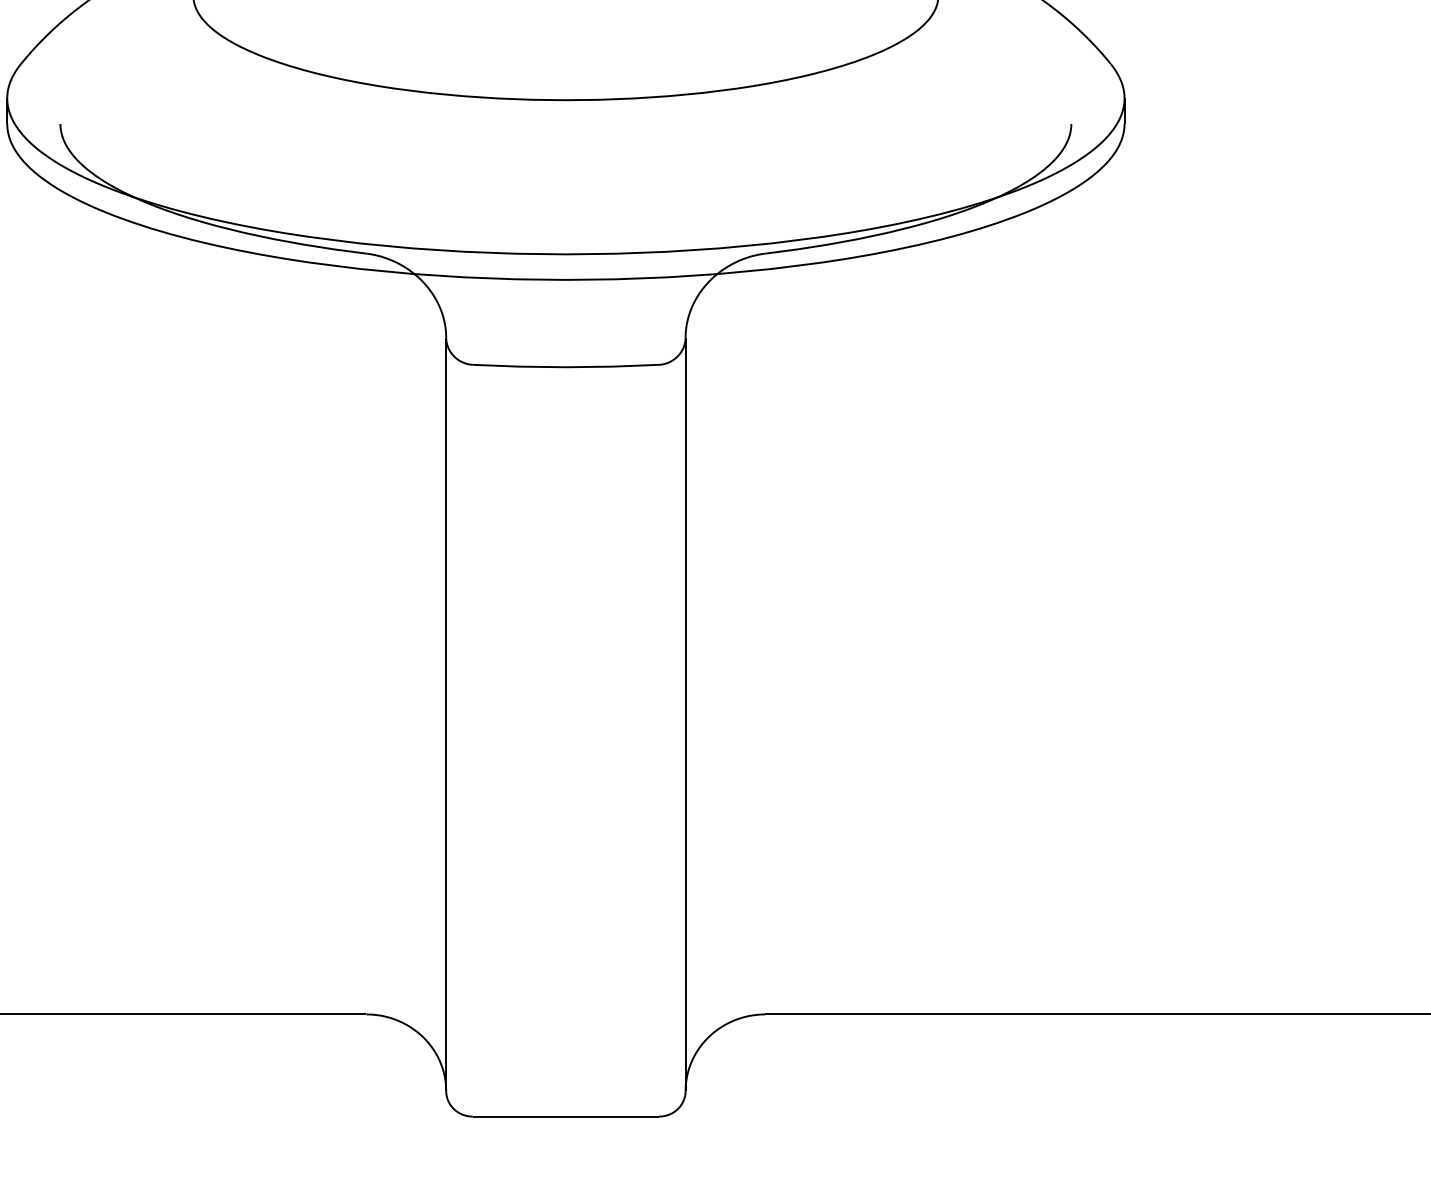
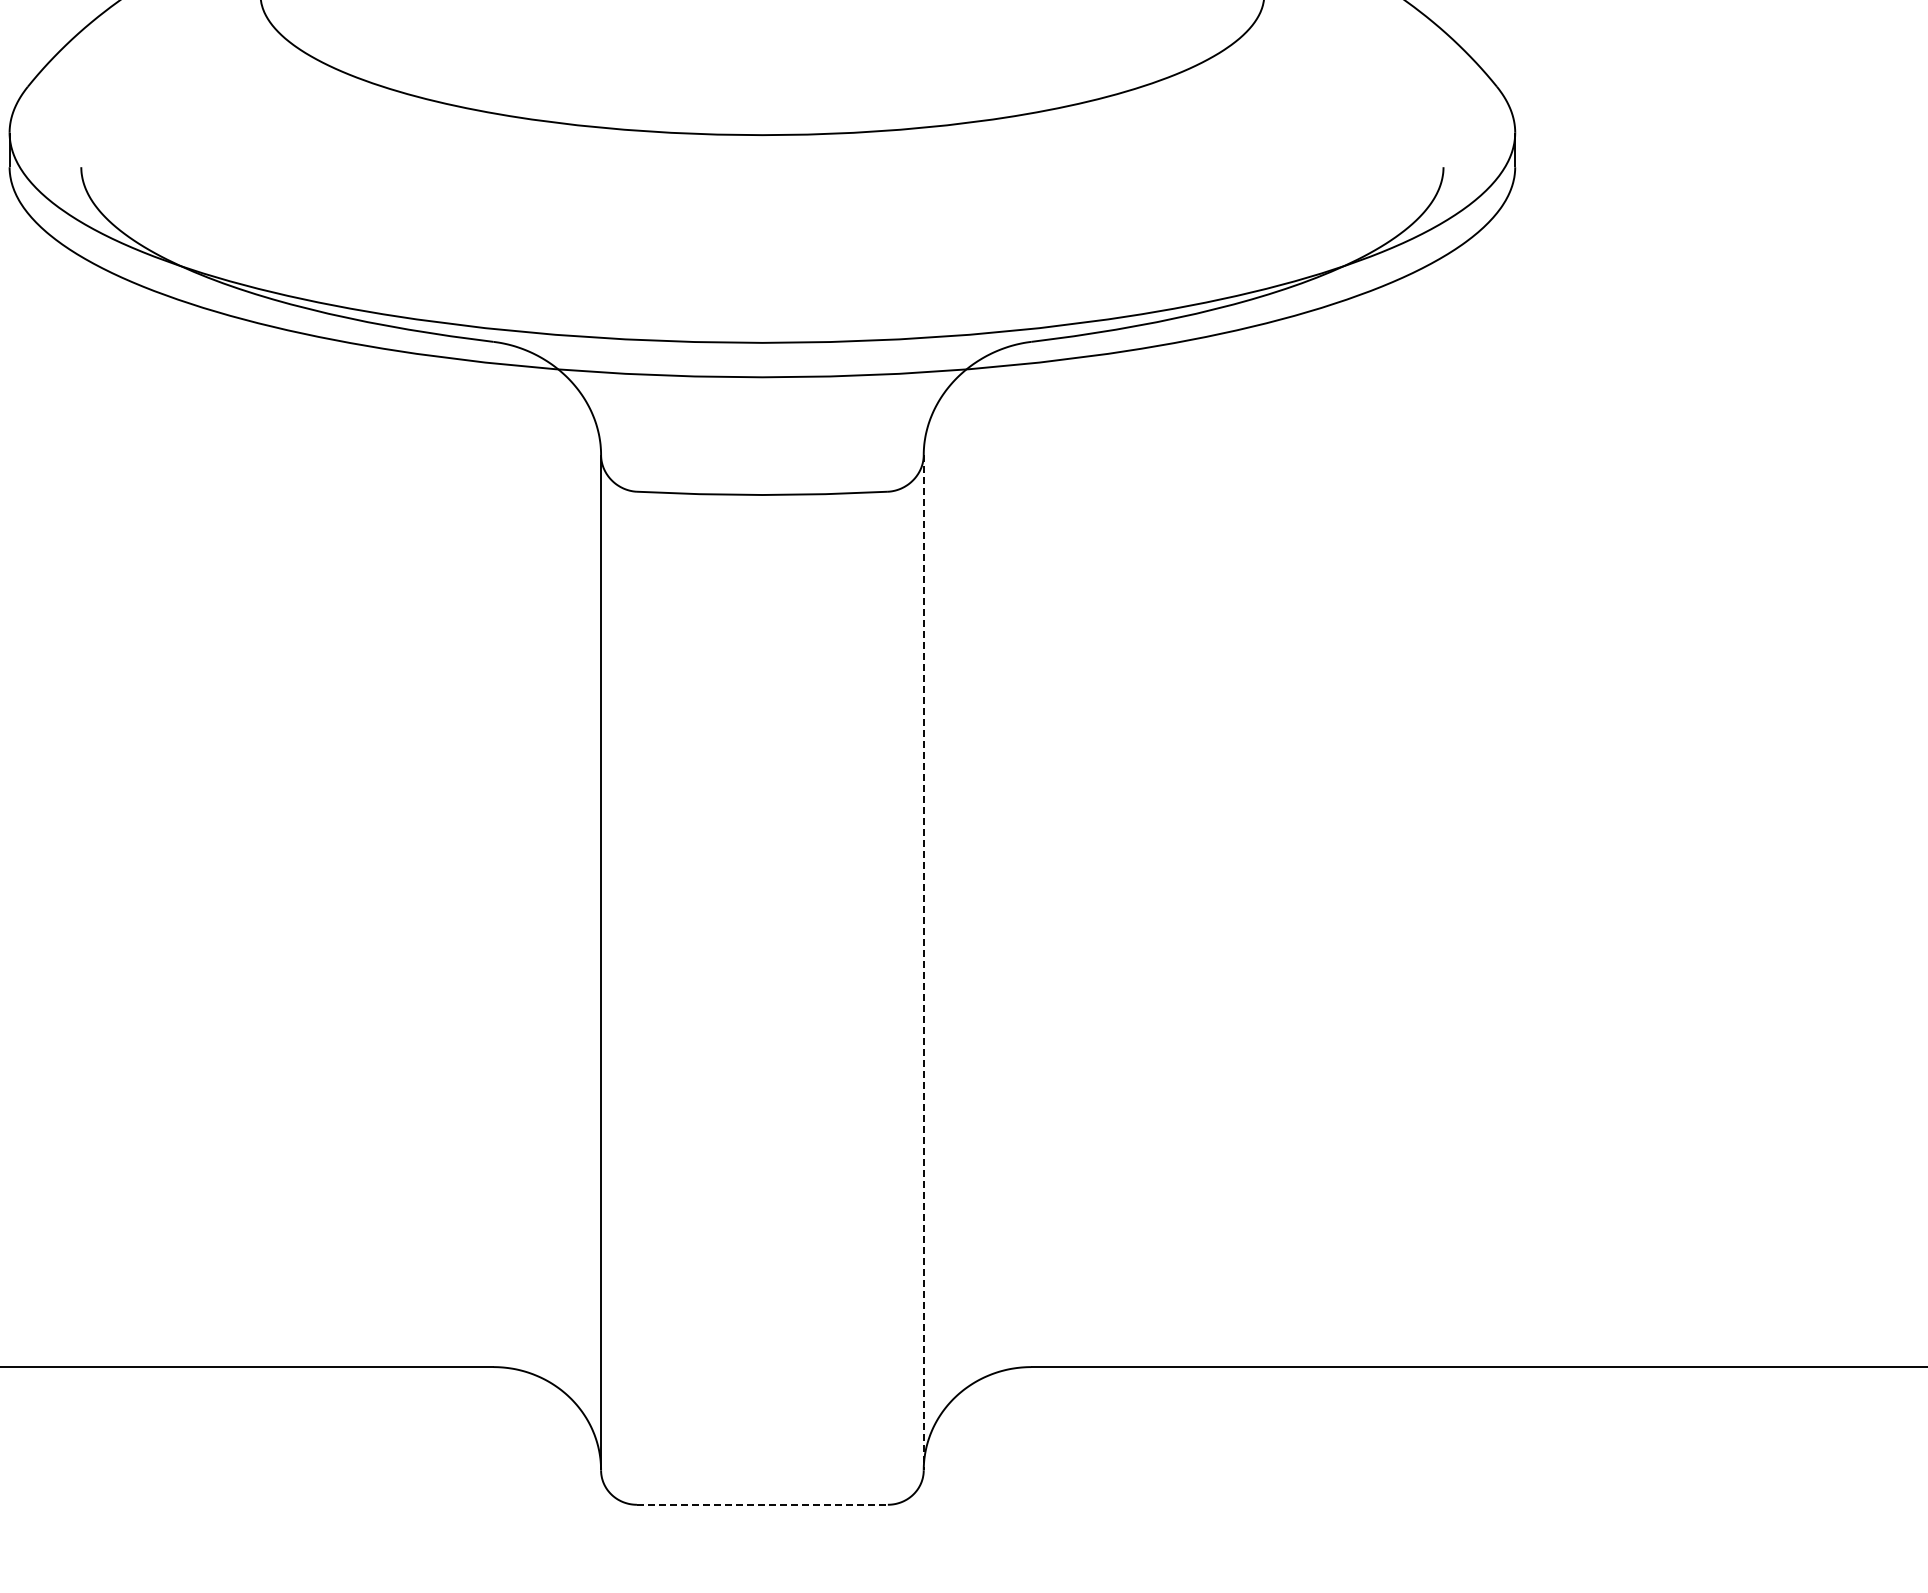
line: (685, 714) -> (923, 962), solid -> dashed
line: (565, 1116) -> (762, 1504), solid -> dashed

